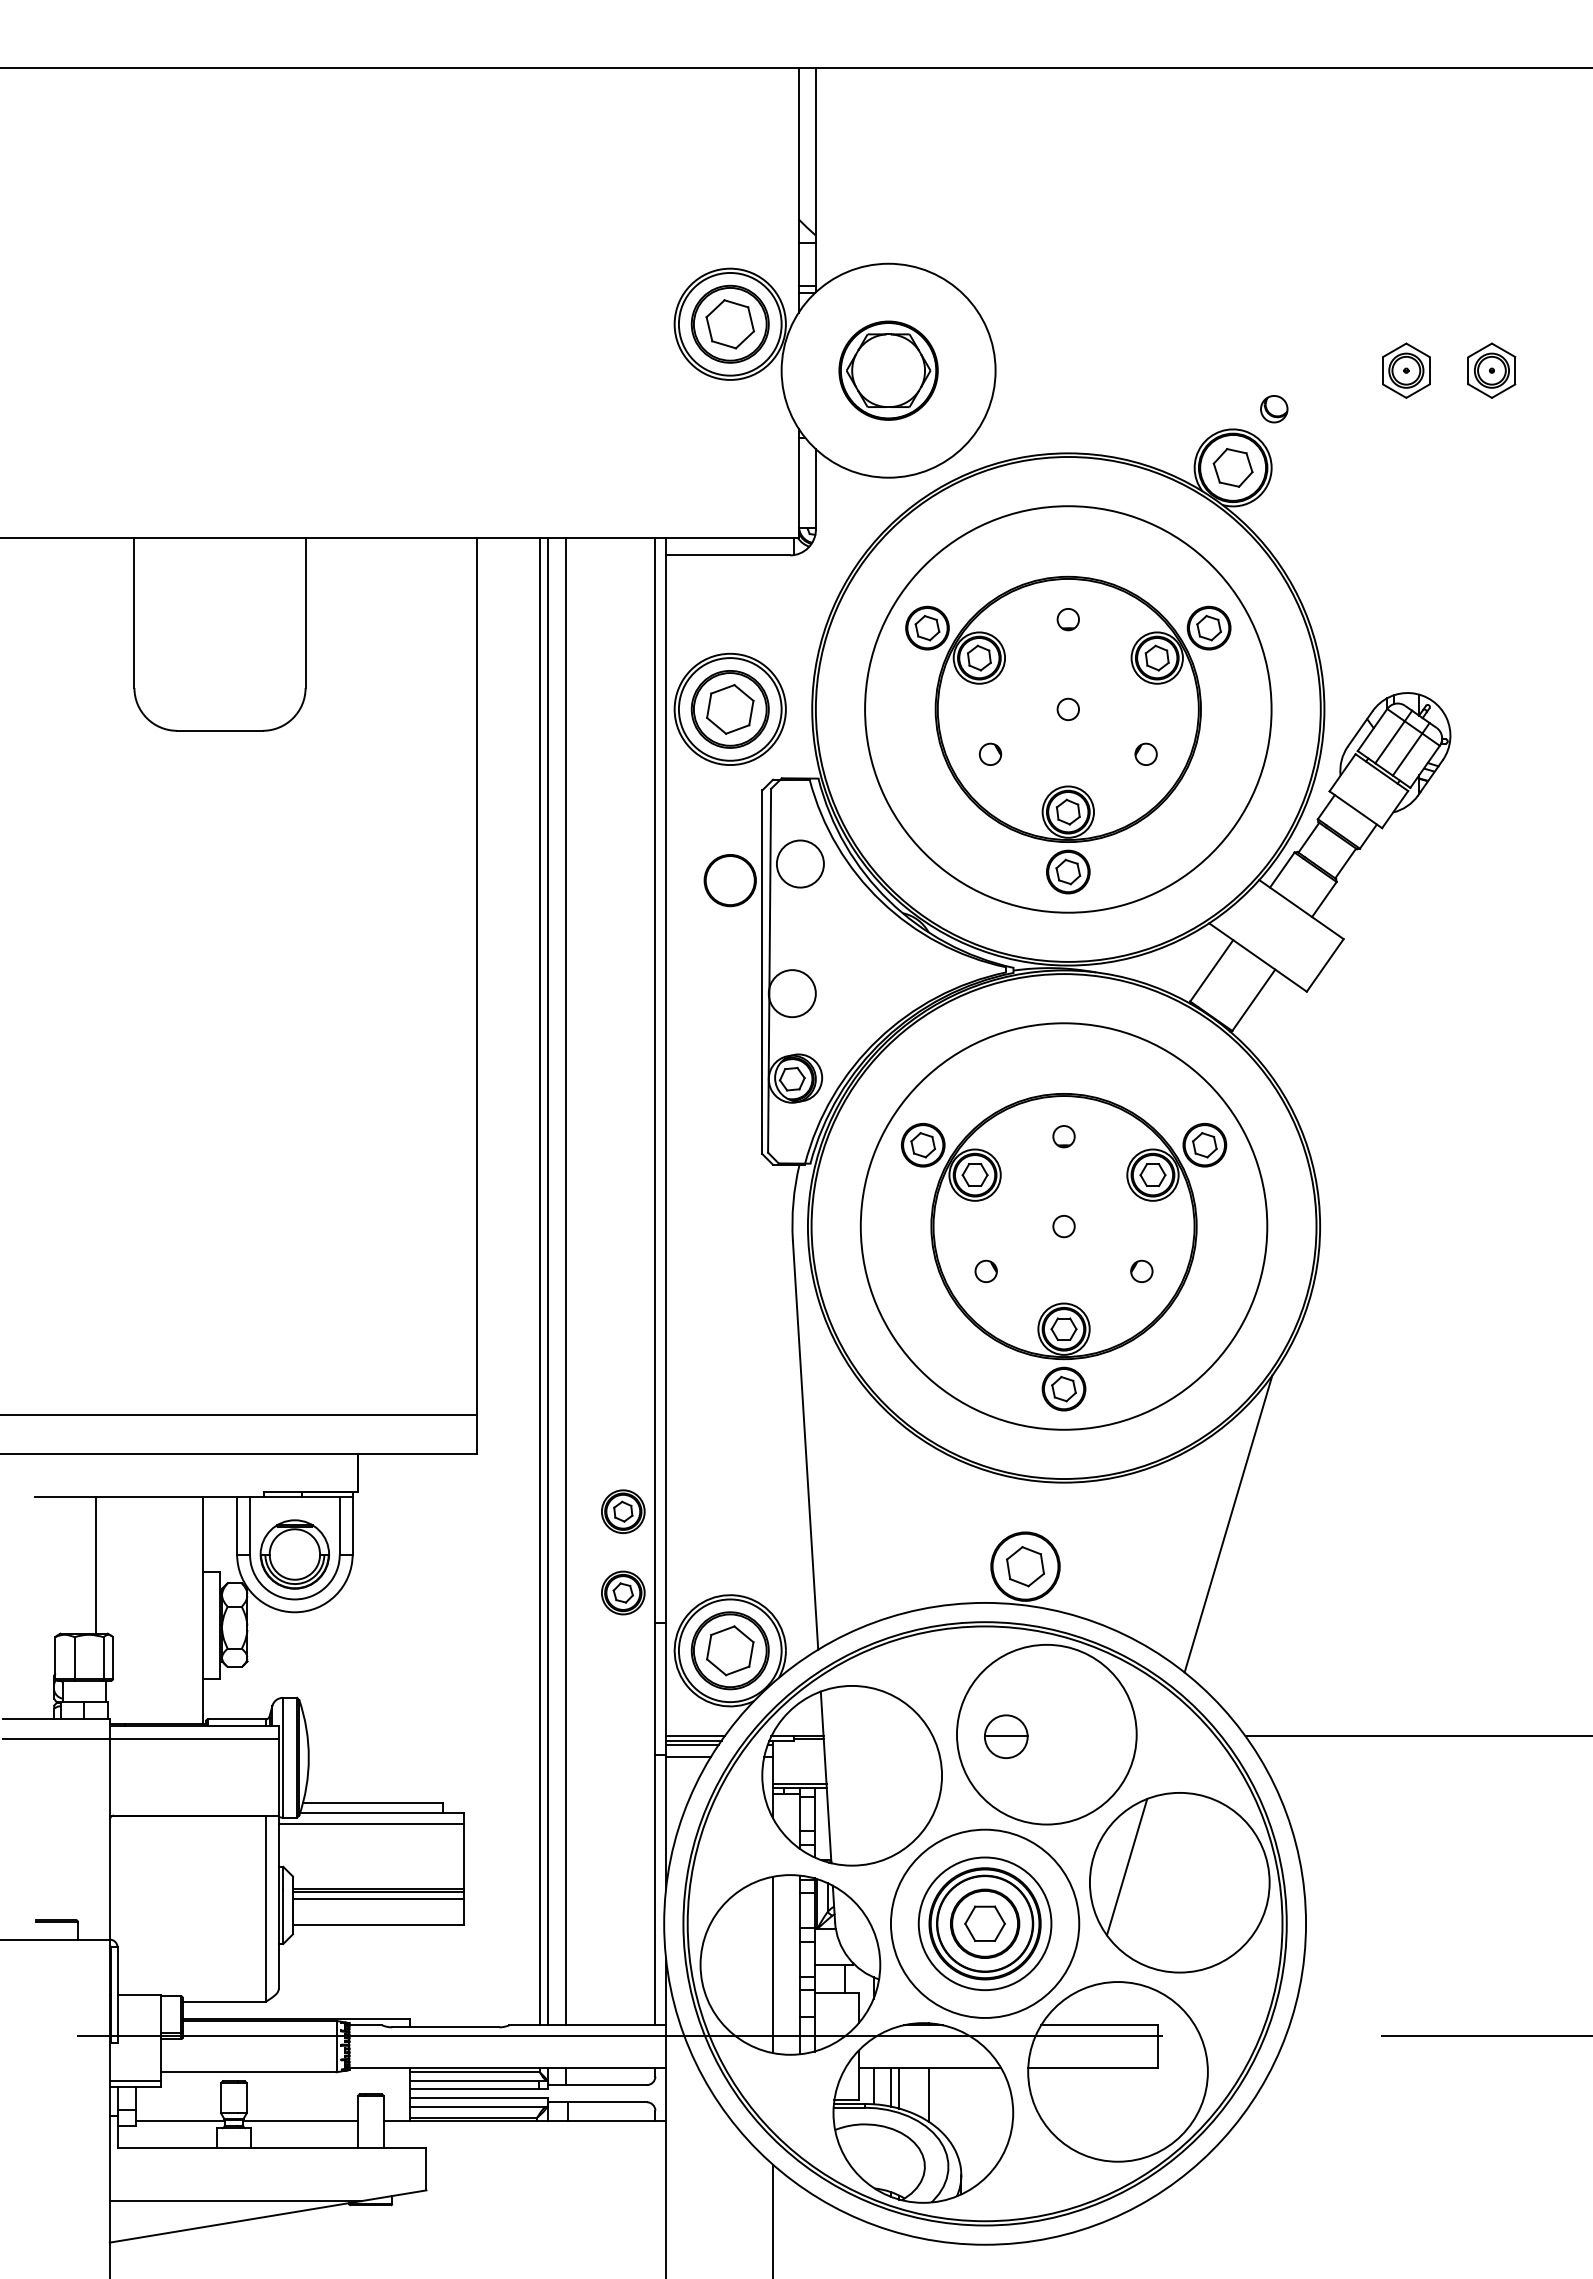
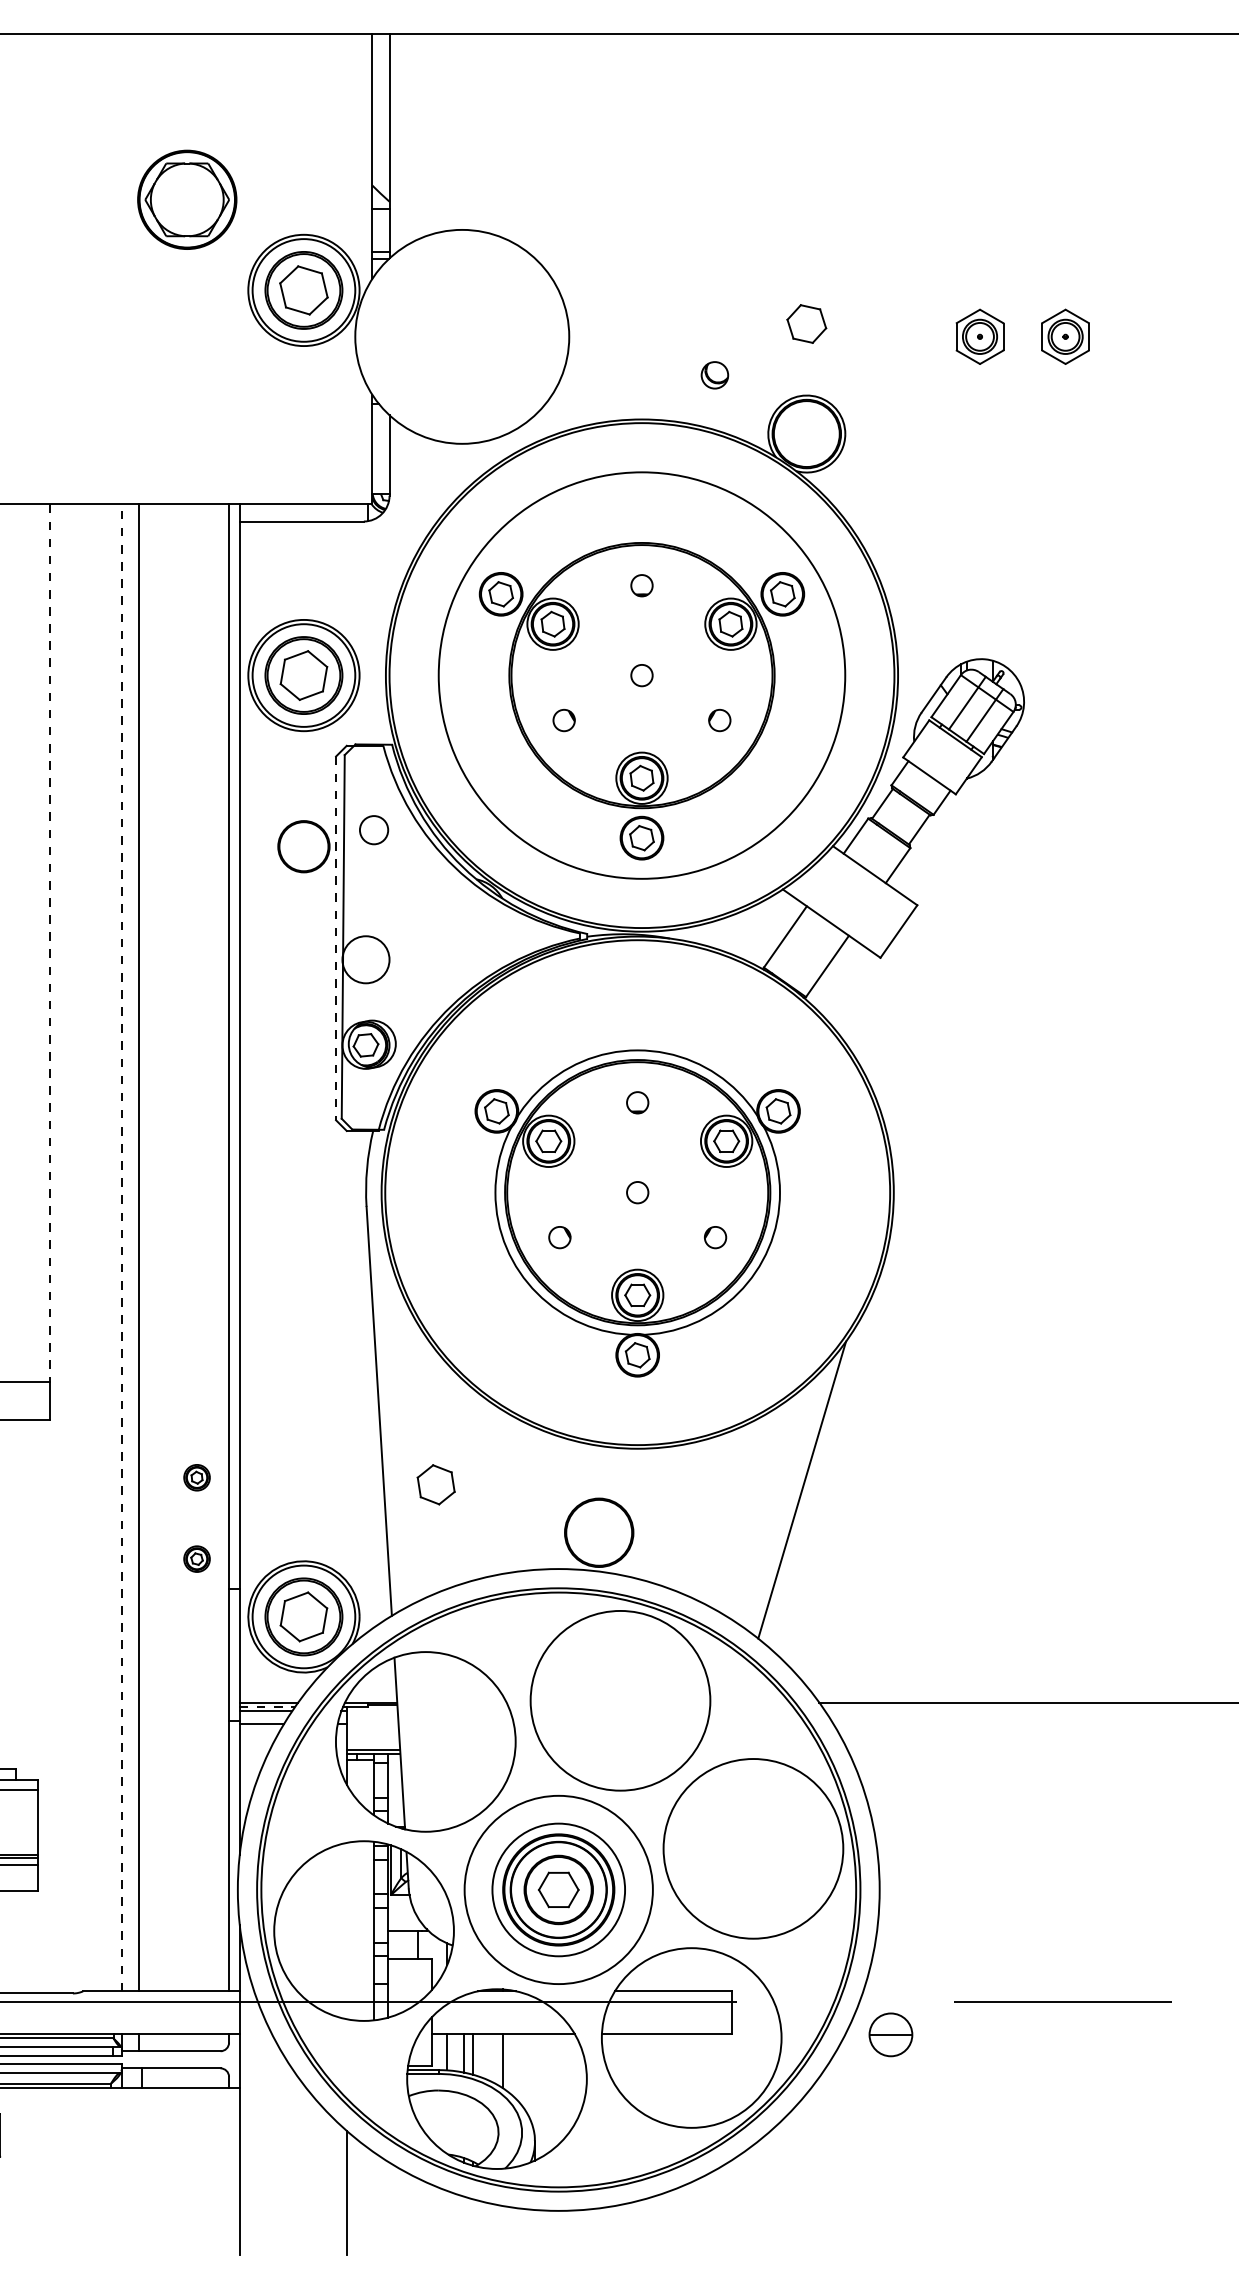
part: (888, 370) -> (187, 199), moved
part: (1274, 409) -> (715, 375), moved
part: (1232, 467) -> (806, 323), moved
circle: (799, 863) -> (373, 829), size x0.6
line: (762, 972) -> (336, 938), solid -> dashed
line: (476, 976) -> (50, 942), solid -> dashed
circle: (1063, 1226) -> (637, 1192), size x0.7
line: (539, 1281) -> (113, 1247), removed
line: (548, 1281) -> (122, 1247), solid -> dashed
part: (623, 1511) -> (197, 1477), size x0.6
part: (1025, 1566) -> (436, 1484), moved
part: (623, 1592) -> (197, 1558), size x0.6
part: (1006, 1736) -> (891, 2034), moved
line: (693, 1740) -> (267, 1706), solid -> dashed
line: (1126, 1866) -> (700, 1832), removed
line: (773, 1964) -> (347, 1930), removed

